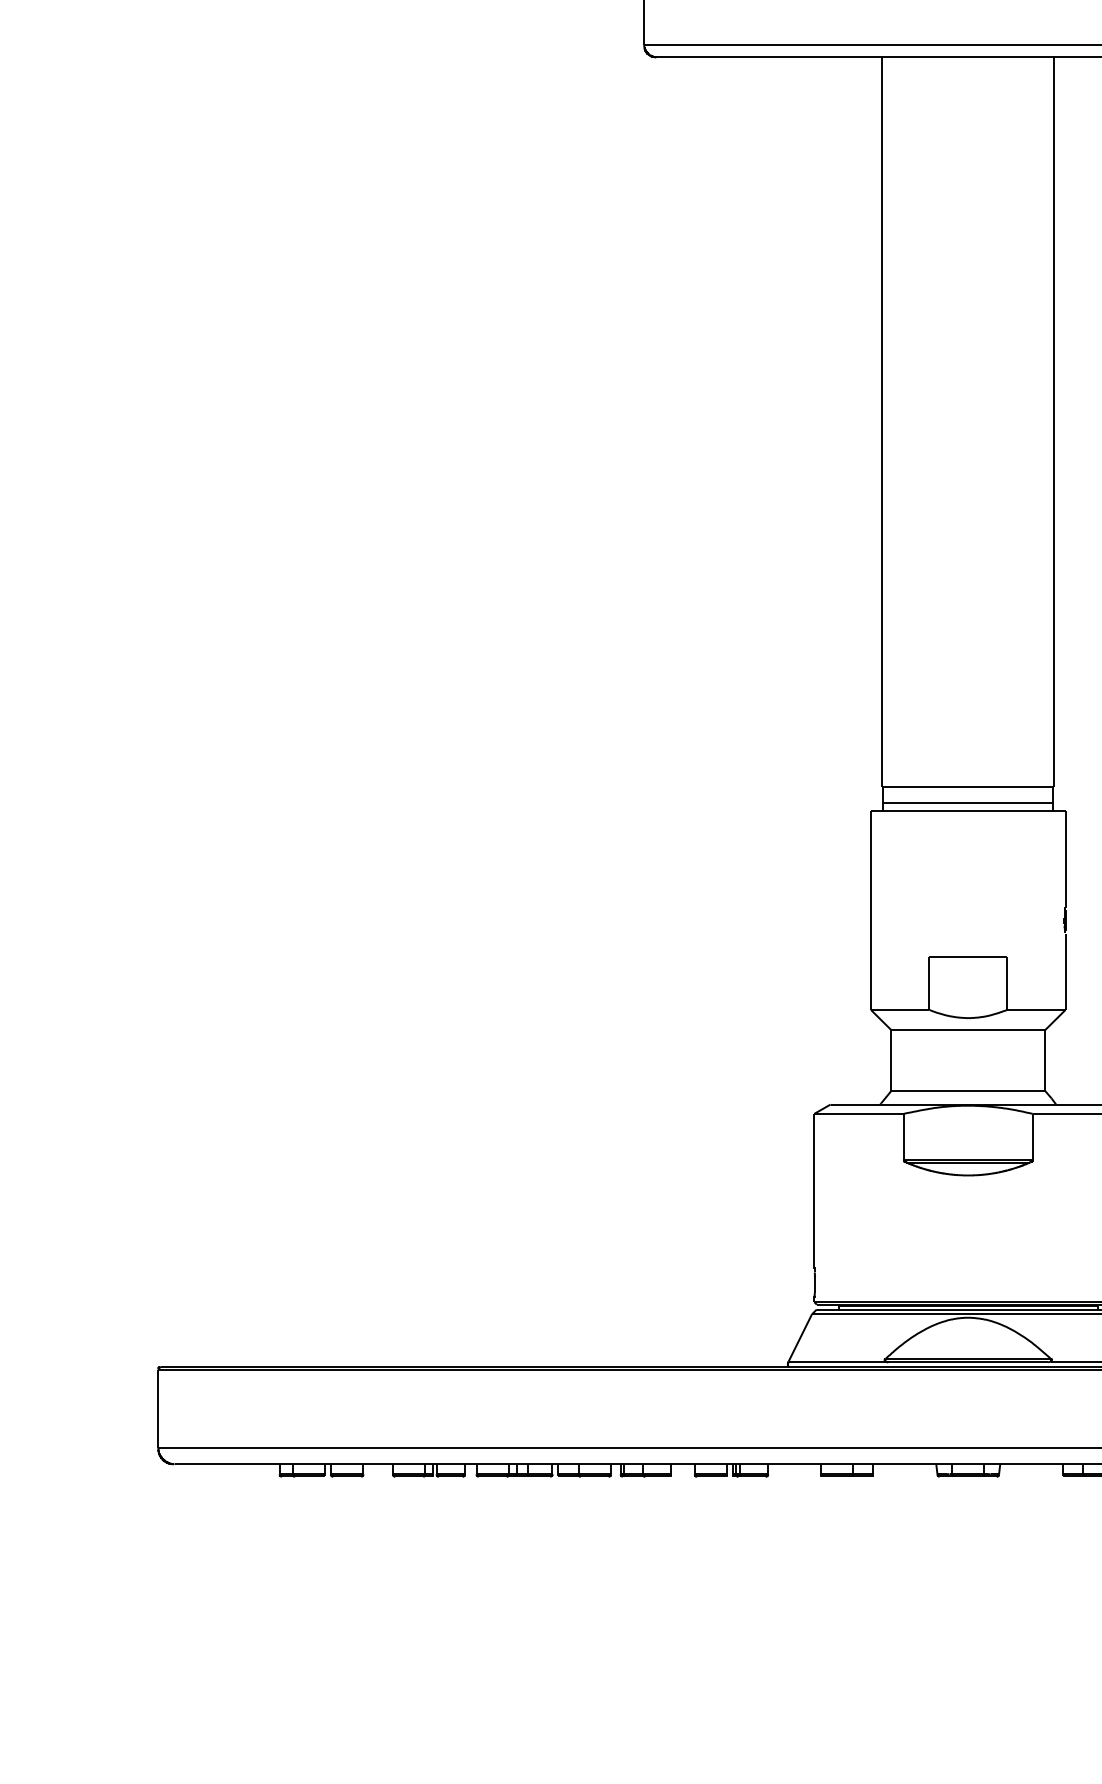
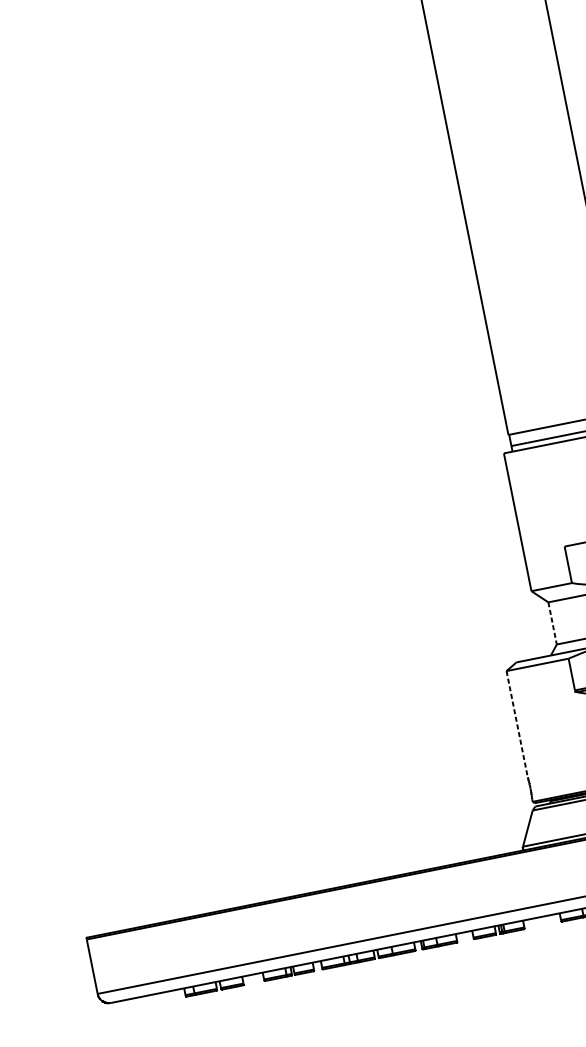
line: (891, 1061) -> (552, 624), solid -> dashed
line: (814, 1190) -> (517, 724), solid -> dashed

